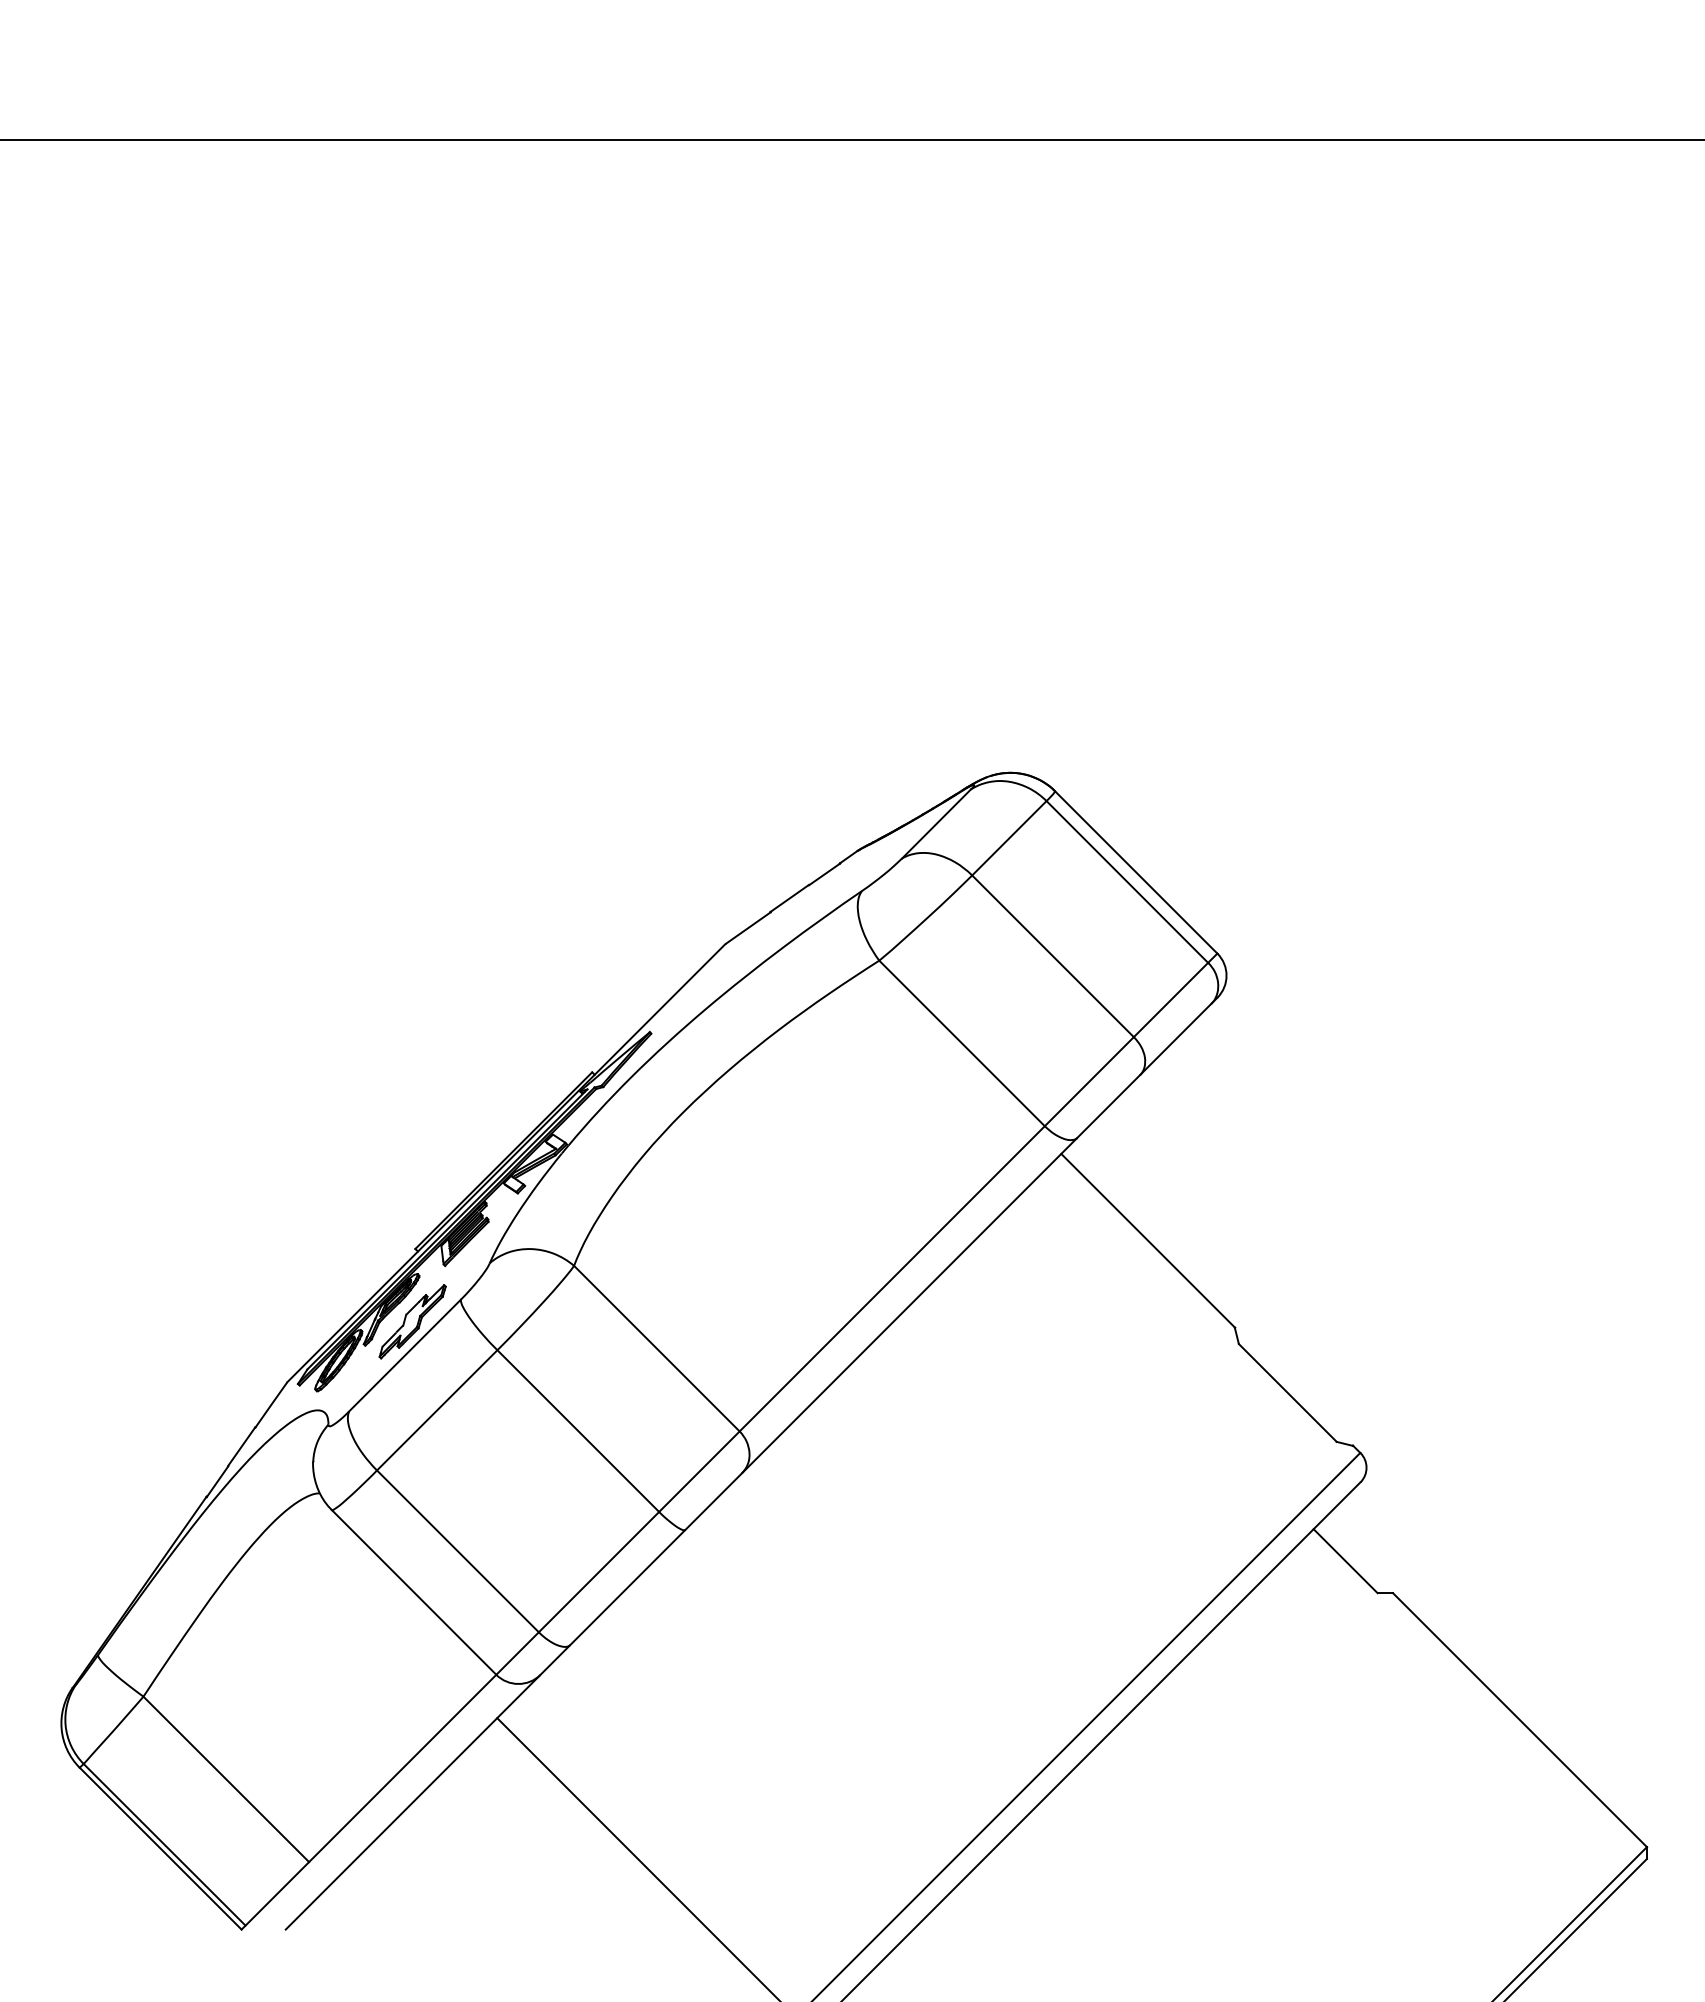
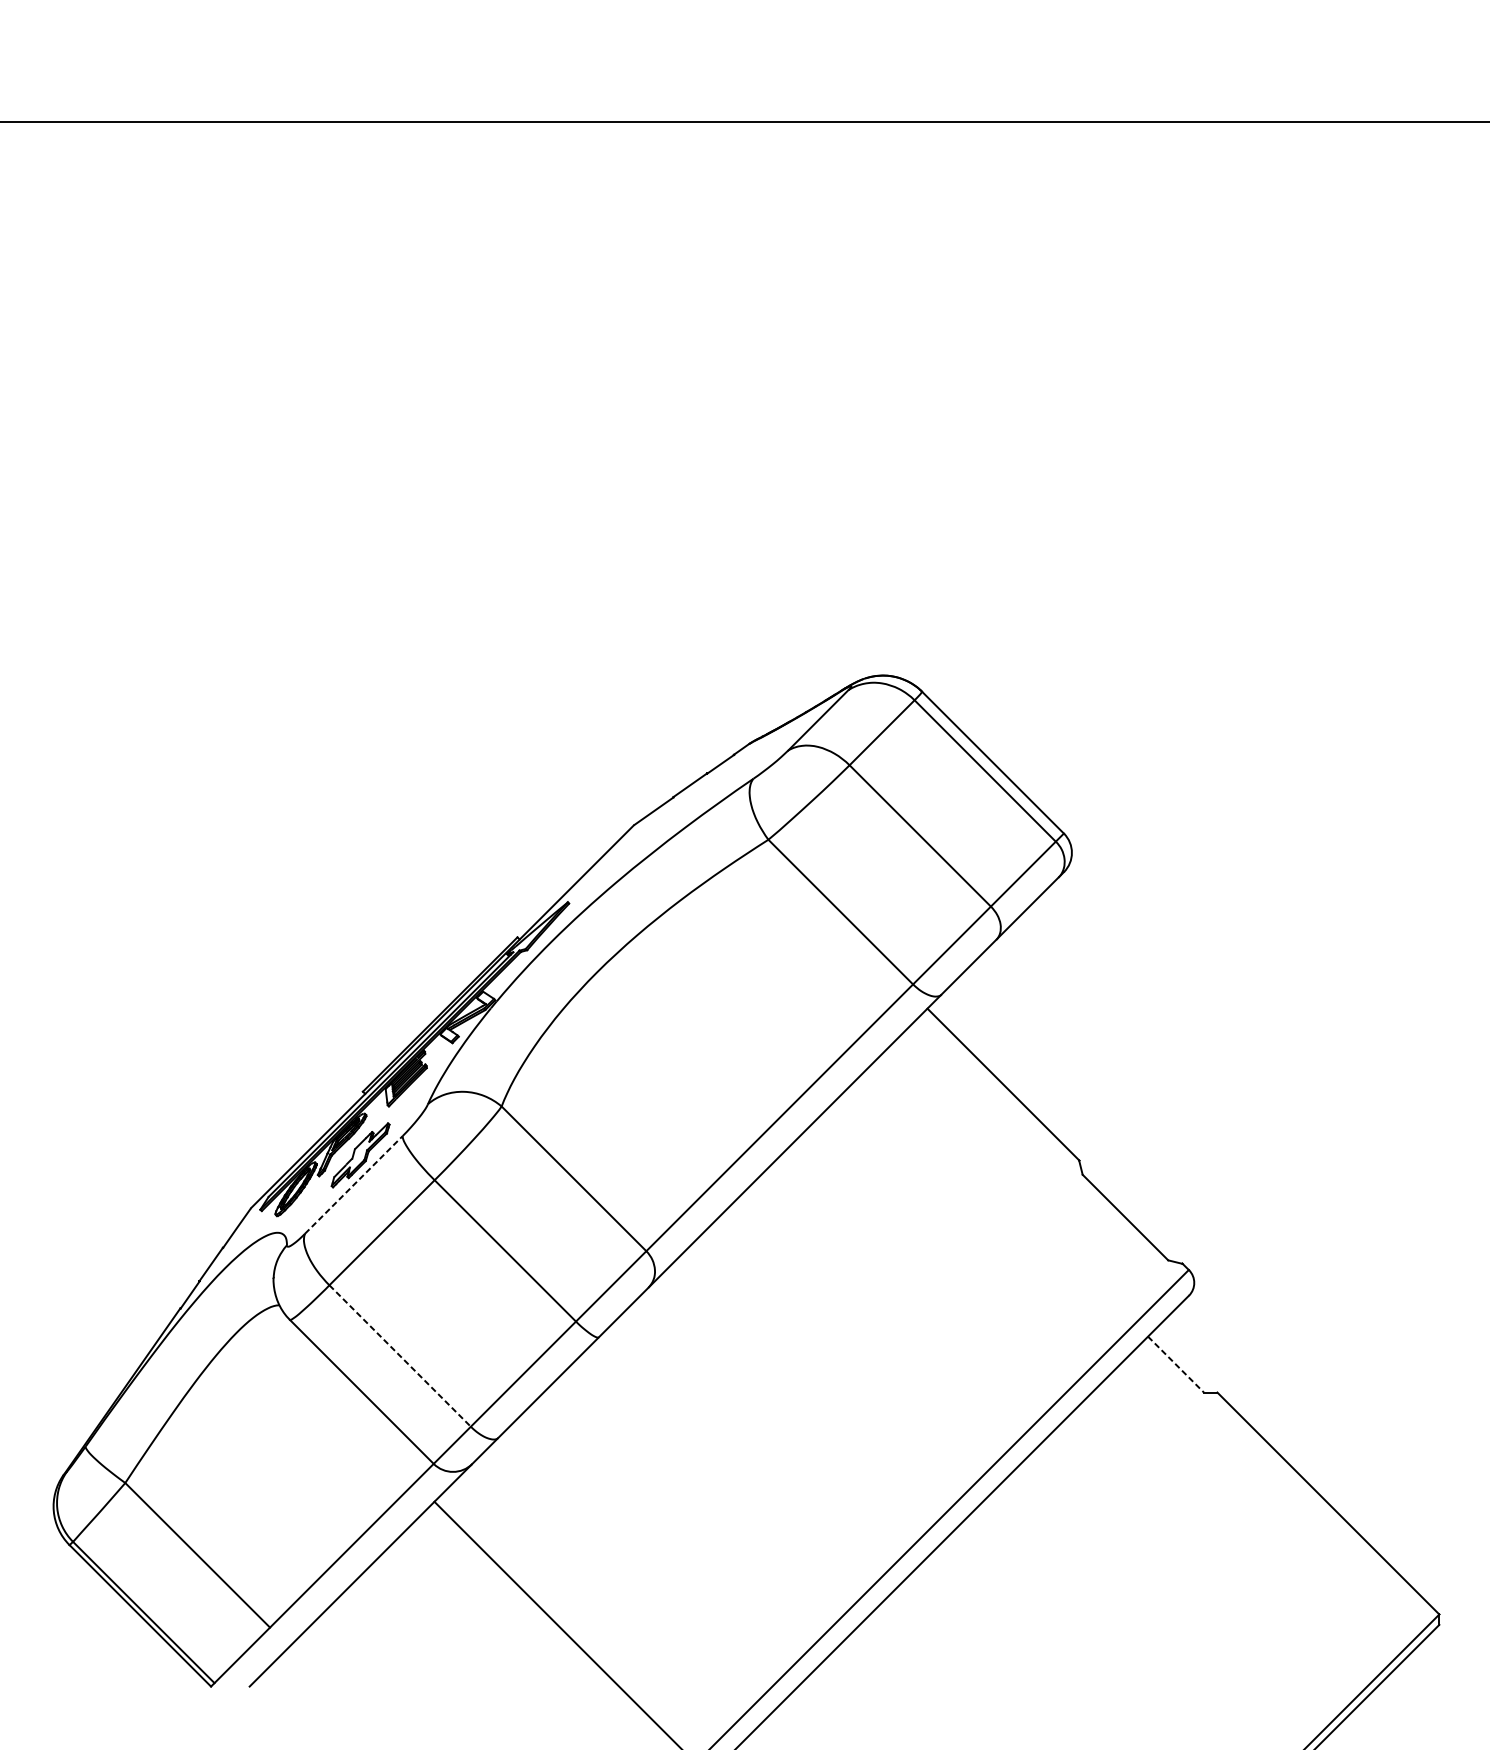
line: (404, 1355) -> (353, 1184), solid -> dashed
line: (458, 1551) -> (400, 1356), solid -> dashed
line: (1345, 1561) -> (1175, 1364), solid -> dashed

